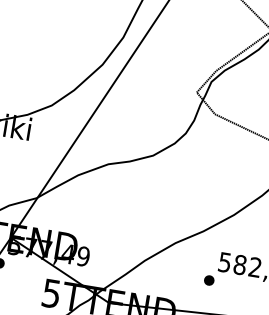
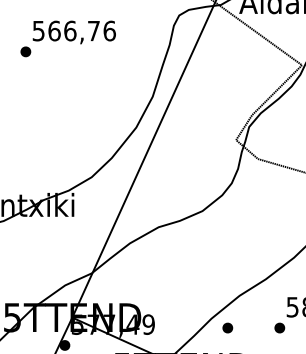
part: (158, 271) -> (227, 327), added

